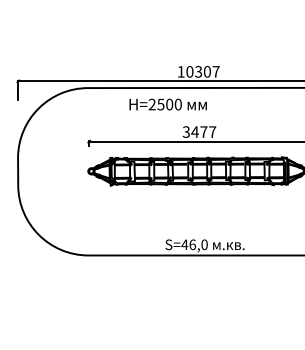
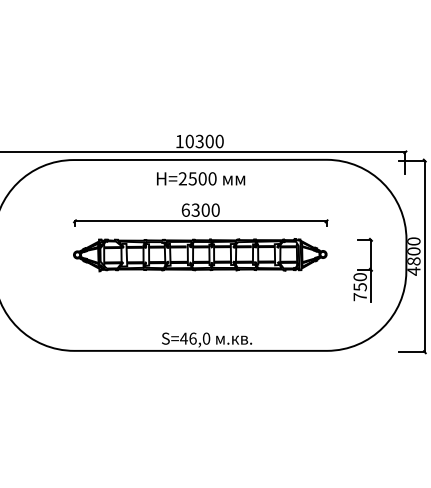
text: (215, 71) -> (219, 141), 10307 -> 10300
text: (168, 104) -> (201, 178), moved
text: (199, 131) -> (200, 209), 3477 -> 6300

